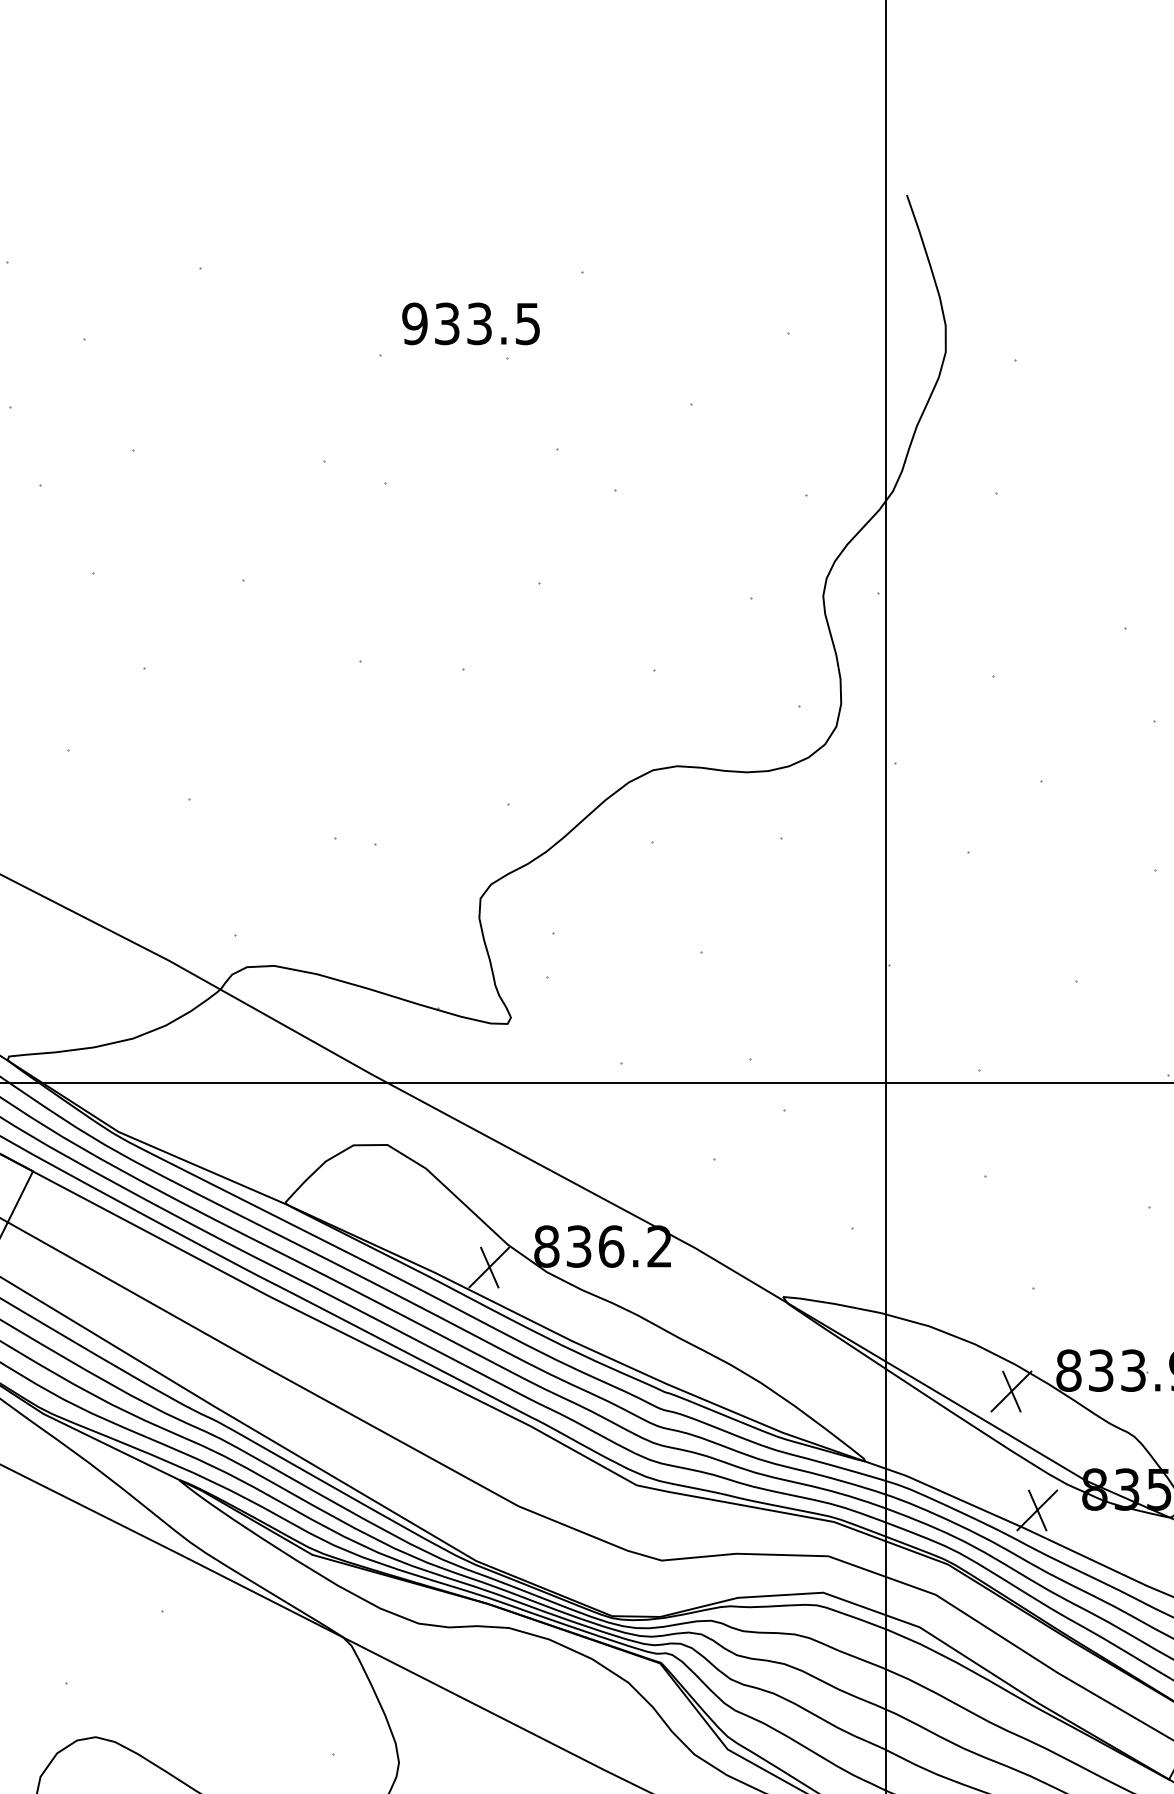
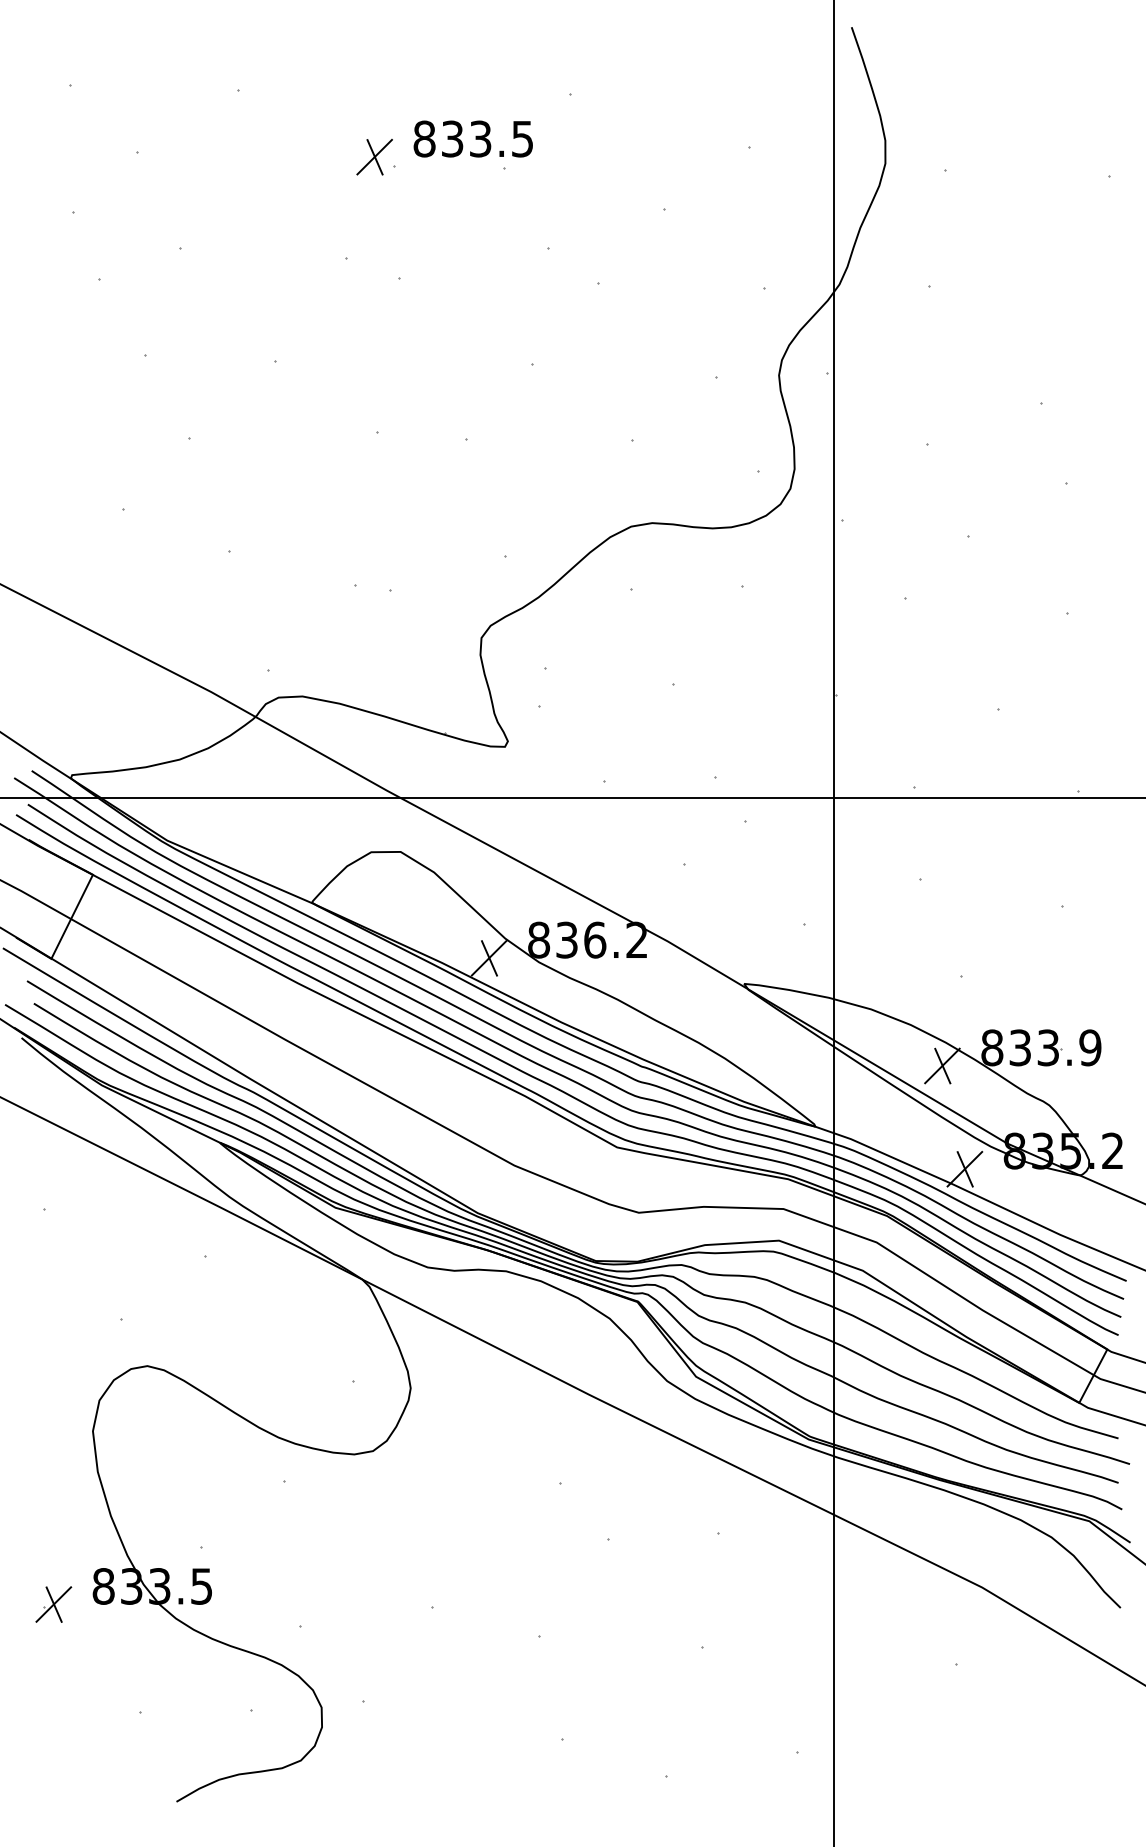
text: (414, 323) -> (424, 138), 933.5 -> 833.5
part: (357, 345) -> (374, 157), added

